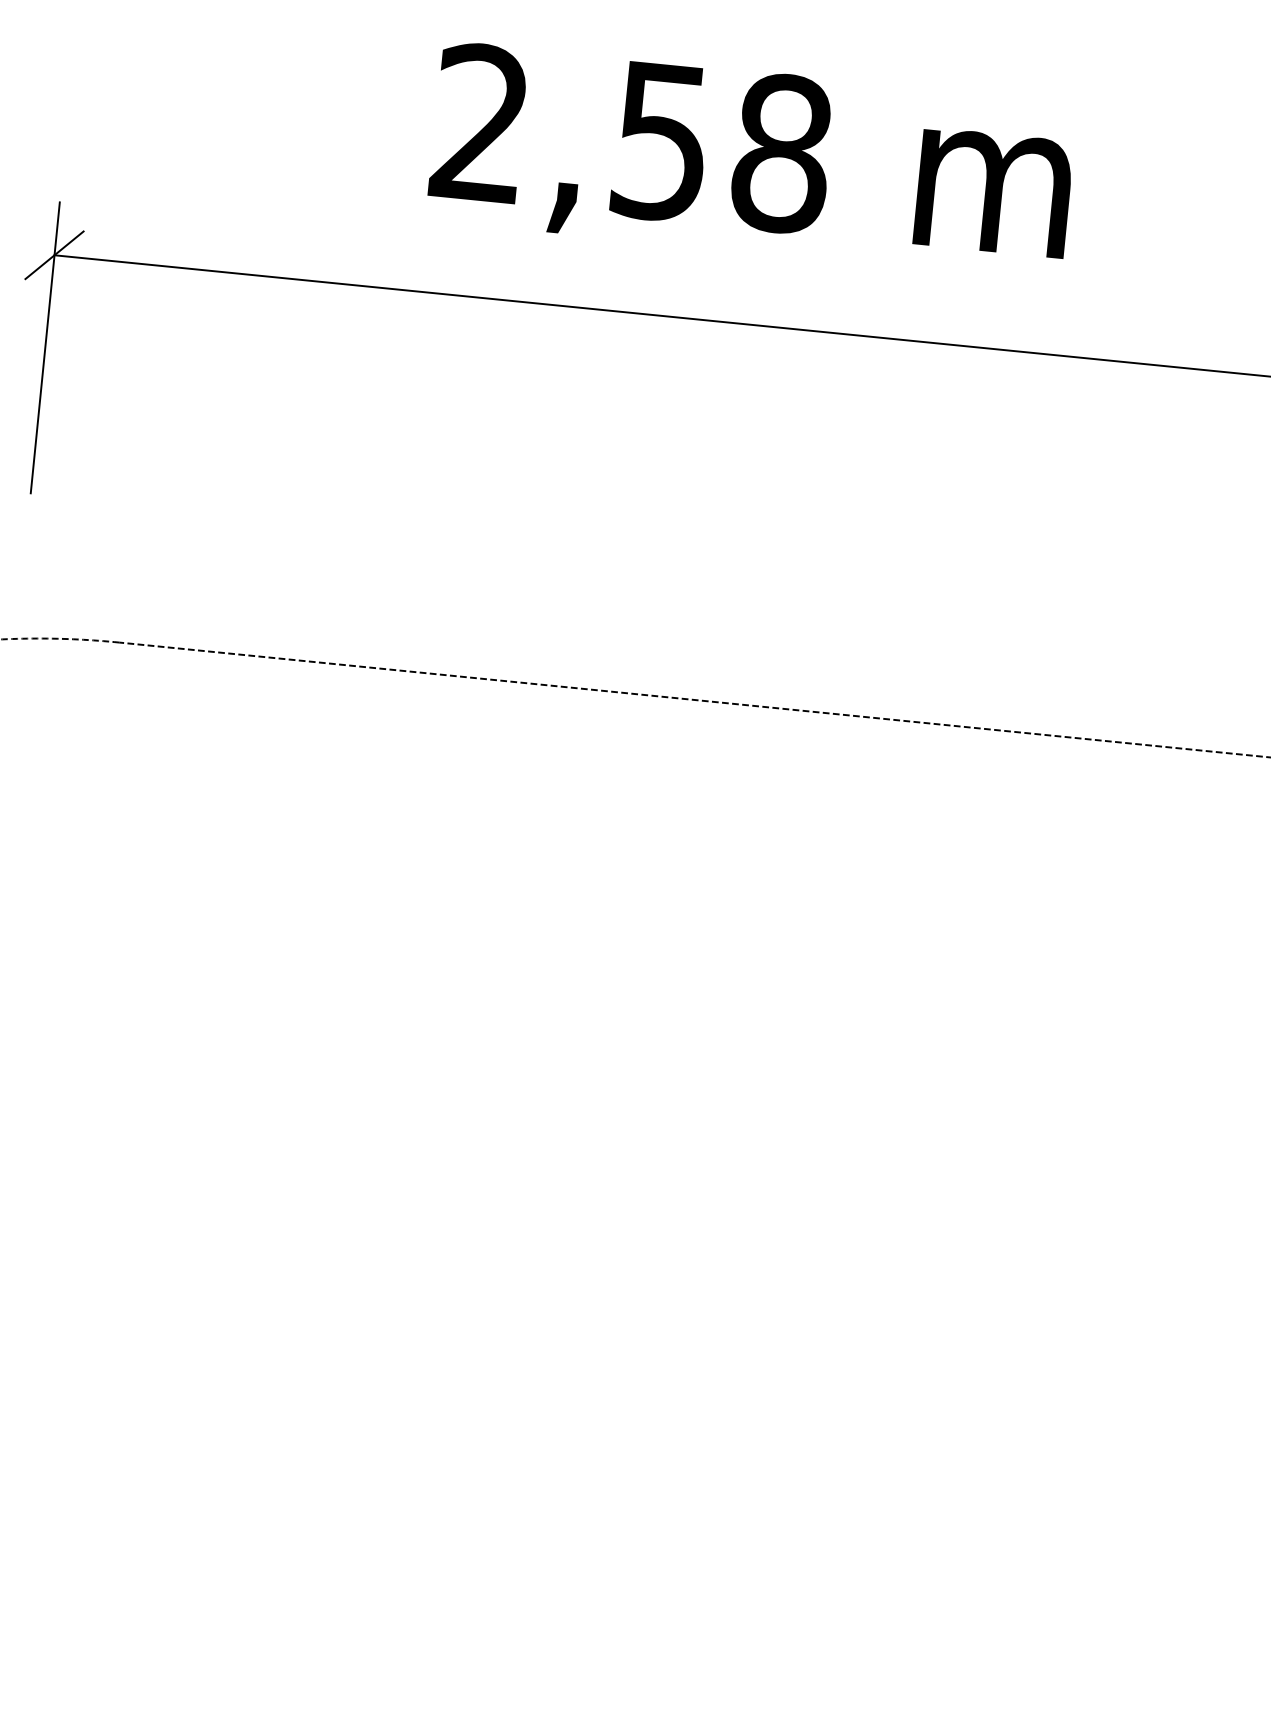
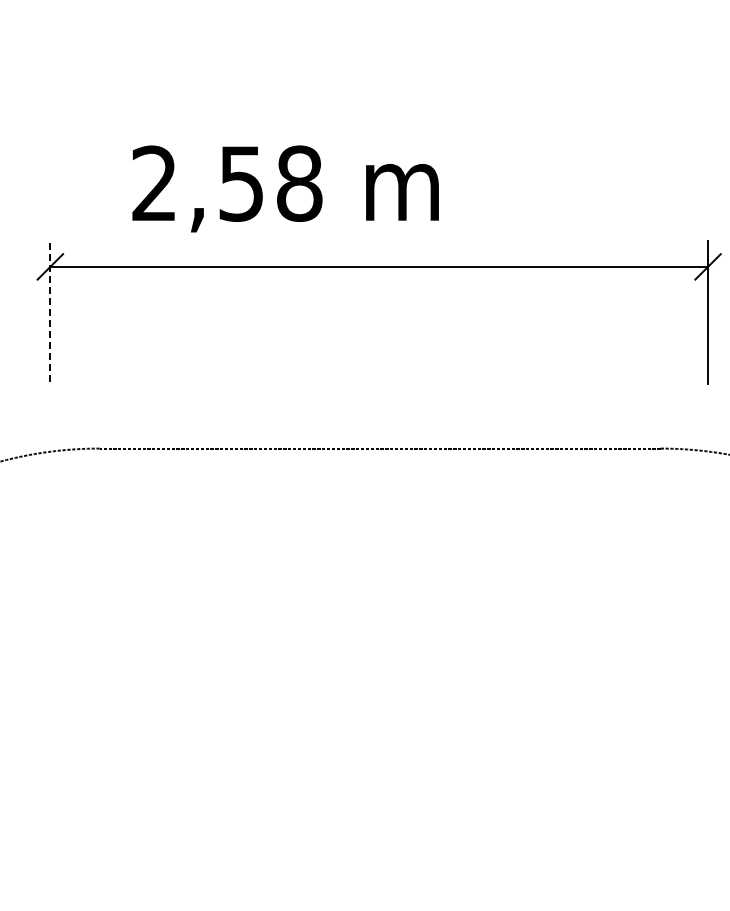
text: (751, 160) -> (285, 188), moved
line: (45, 345) -> (50, 310), solid -> dashed

